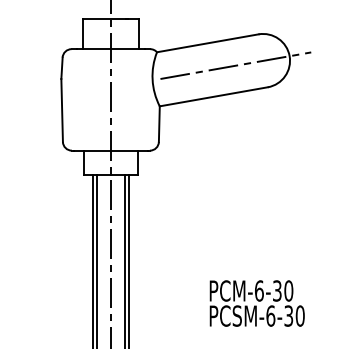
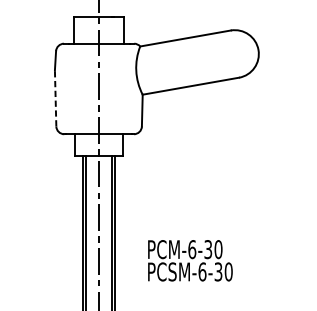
line: (235, 65) -> (210, 58), removed
line: (62, 109) -> (55, 97), solid -> dashed
text: (256, 303) -> (189, 260), moved

